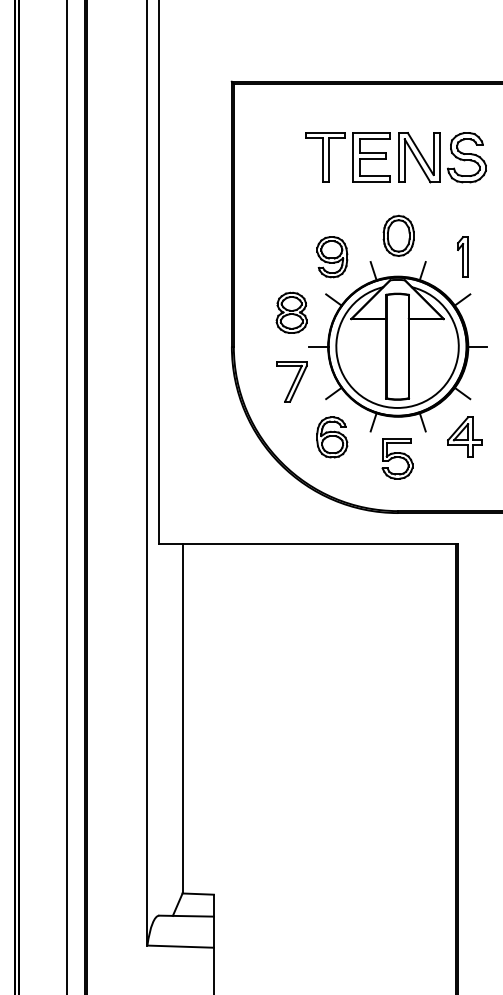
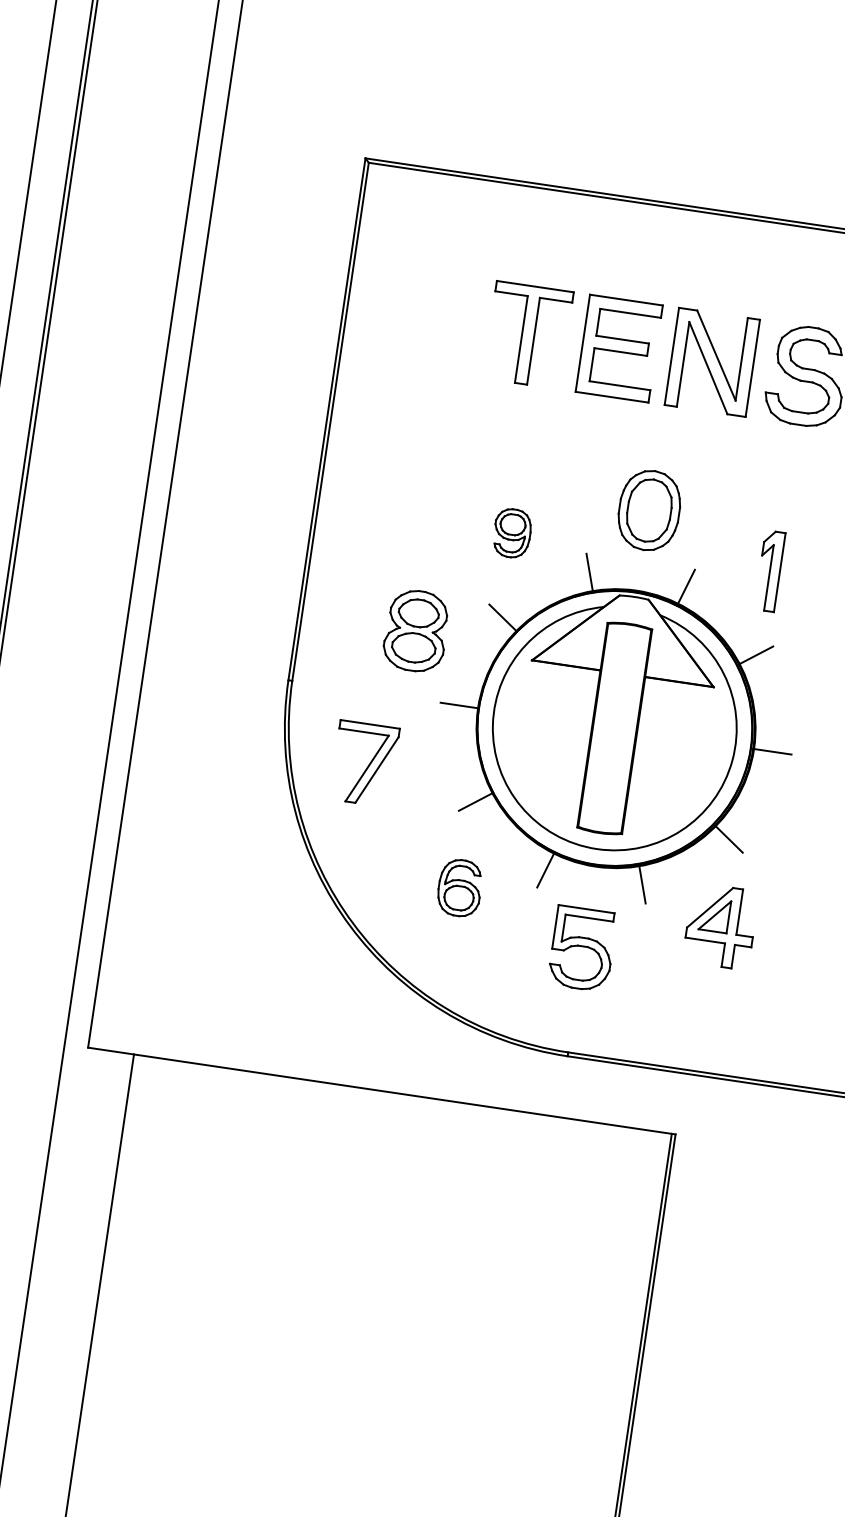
part: (332, 257) -> (512, 533), size x0.6
part: (291, 381) -> (363, 763), moved
part: (332, 437) -> (460, 888), size x0.7

